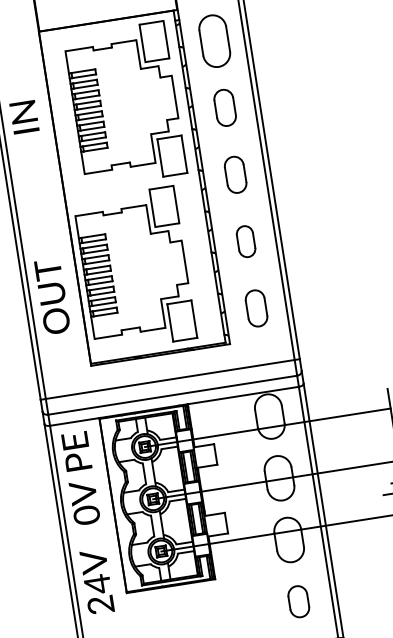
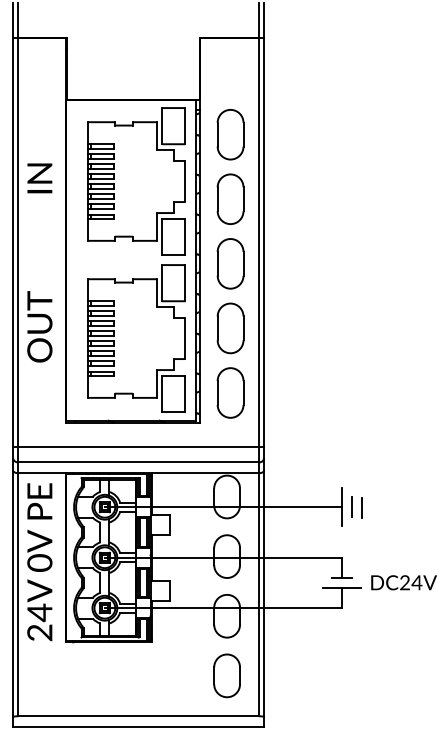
part: (224, 107) -> (230, 198), size x1.43
part: (235, 174) -> (230, 263), size x1.43
part: (246, 241) -> (230, 328), size x1.67
part: (134, 269) -> (136, 338), moved
text: (52, 296) -> (39, 326), moved
part: (256, 307) -> (230, 392), size x1.43
text: (96, 582) -> (39, 610), moved
part: (298, 601) -> (226, 675), size x1.43

